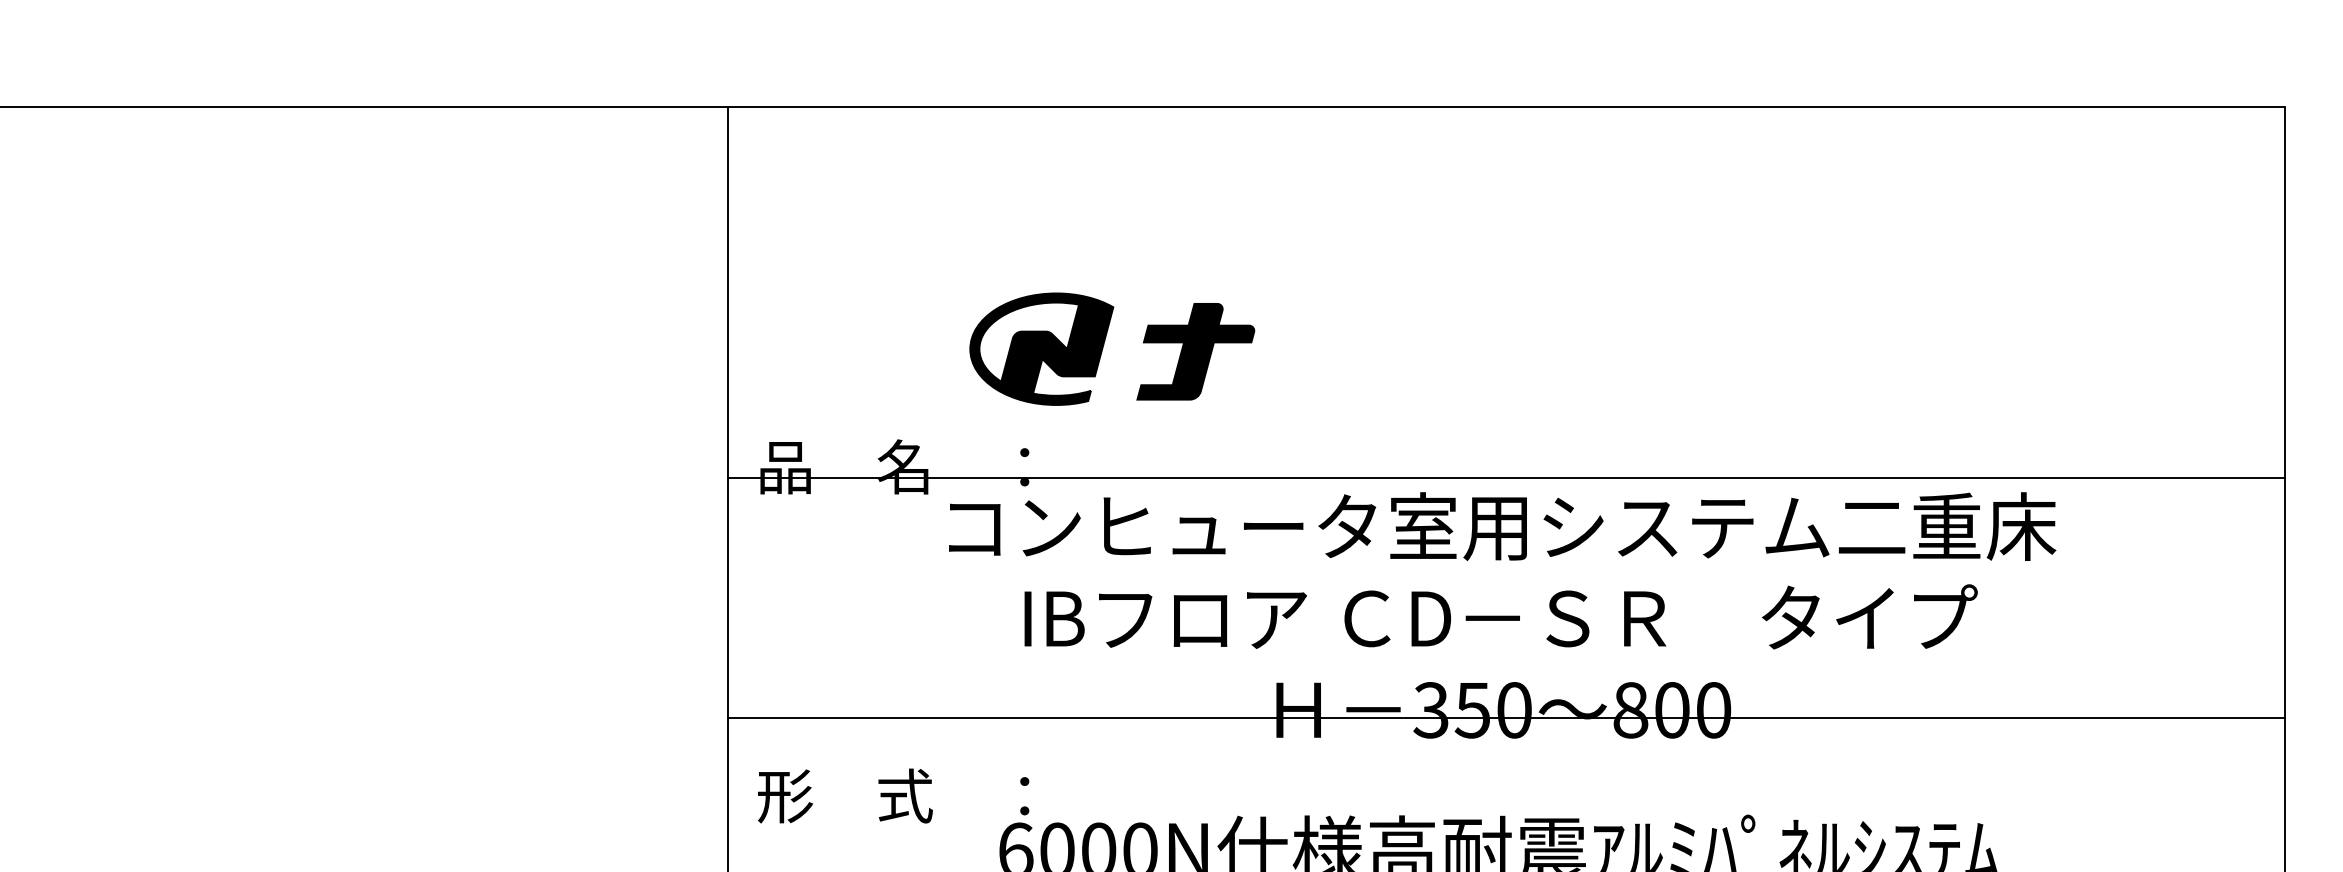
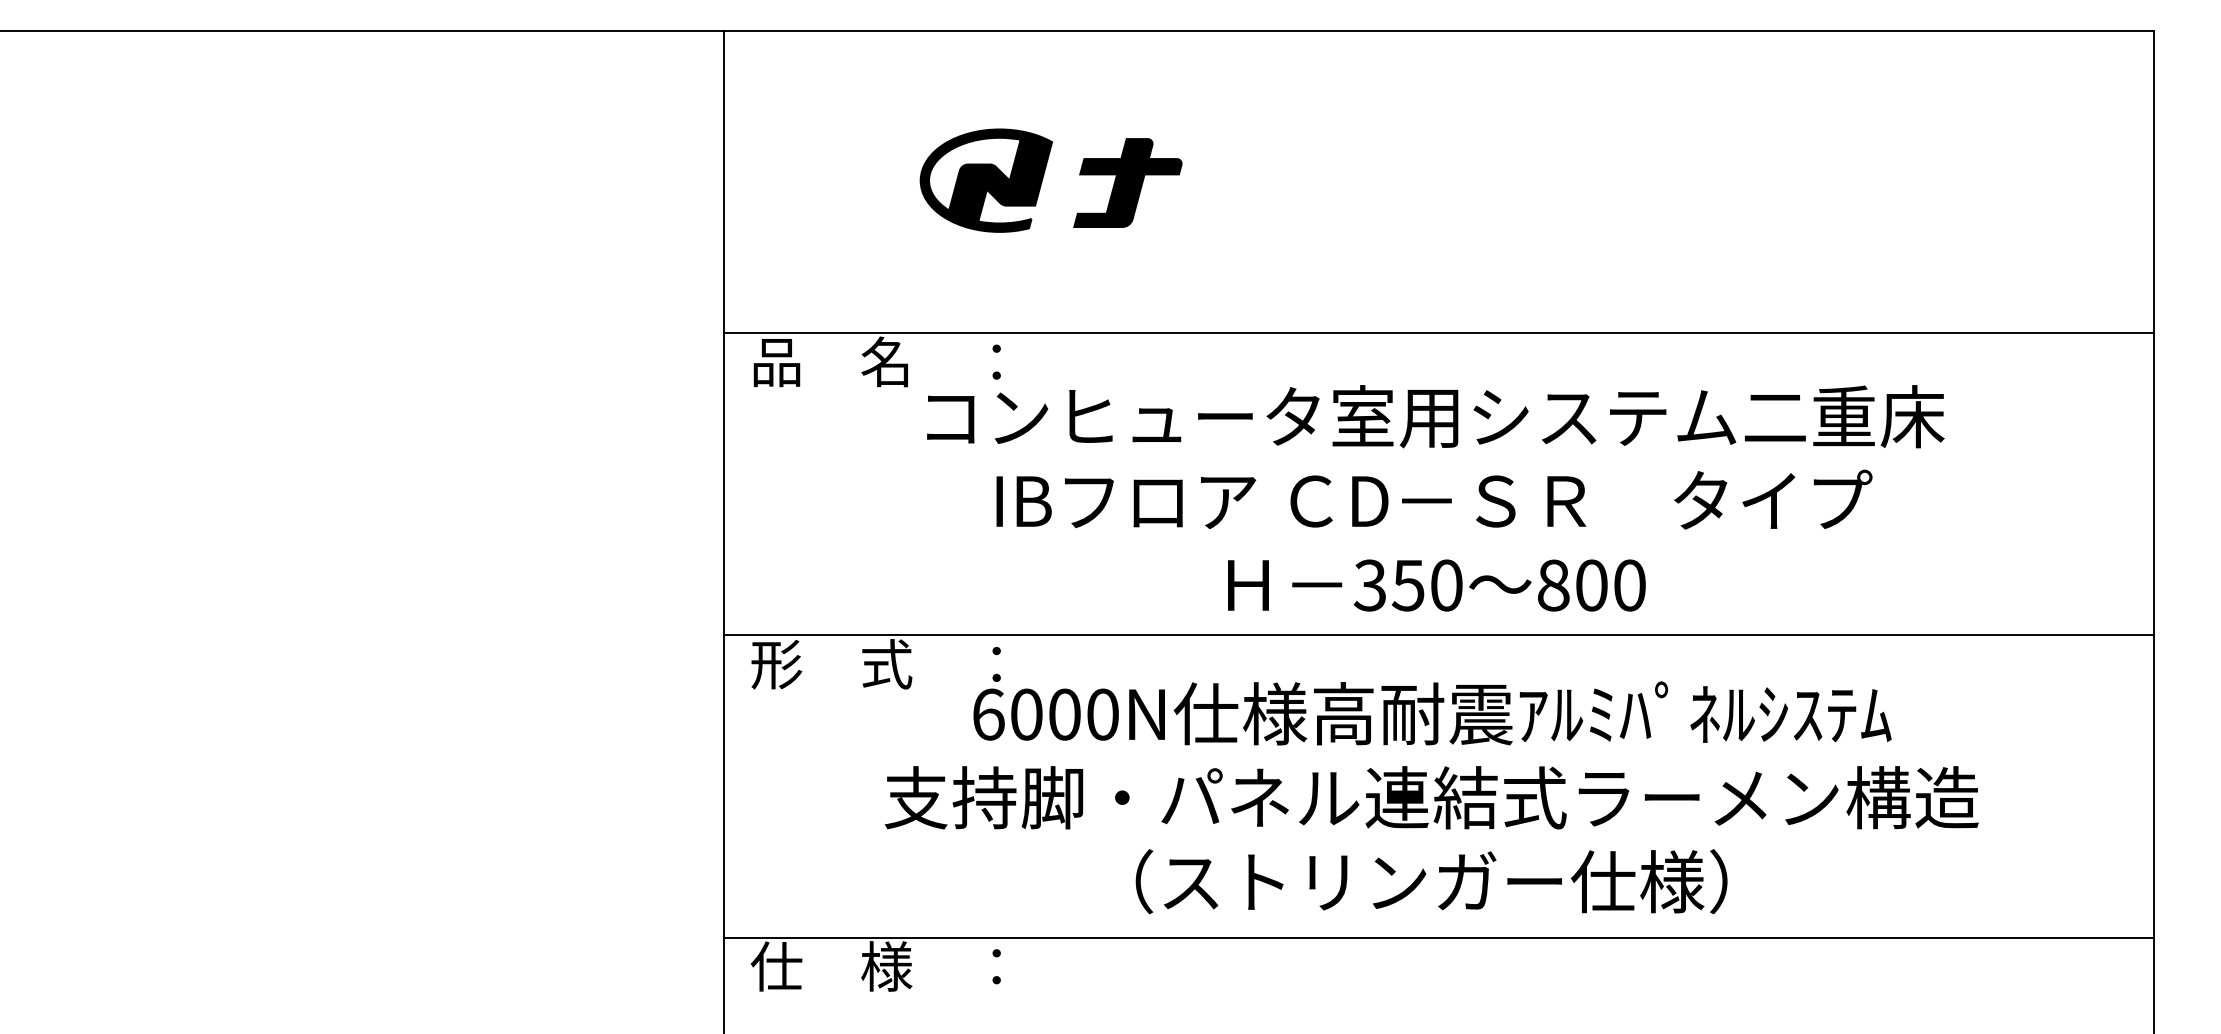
part: (1103, 347) -> (1043, 179), moved
line: (1505, 478) -> (1438, 333), moved
line: (1505, 717) -> (1438, 635), moved

